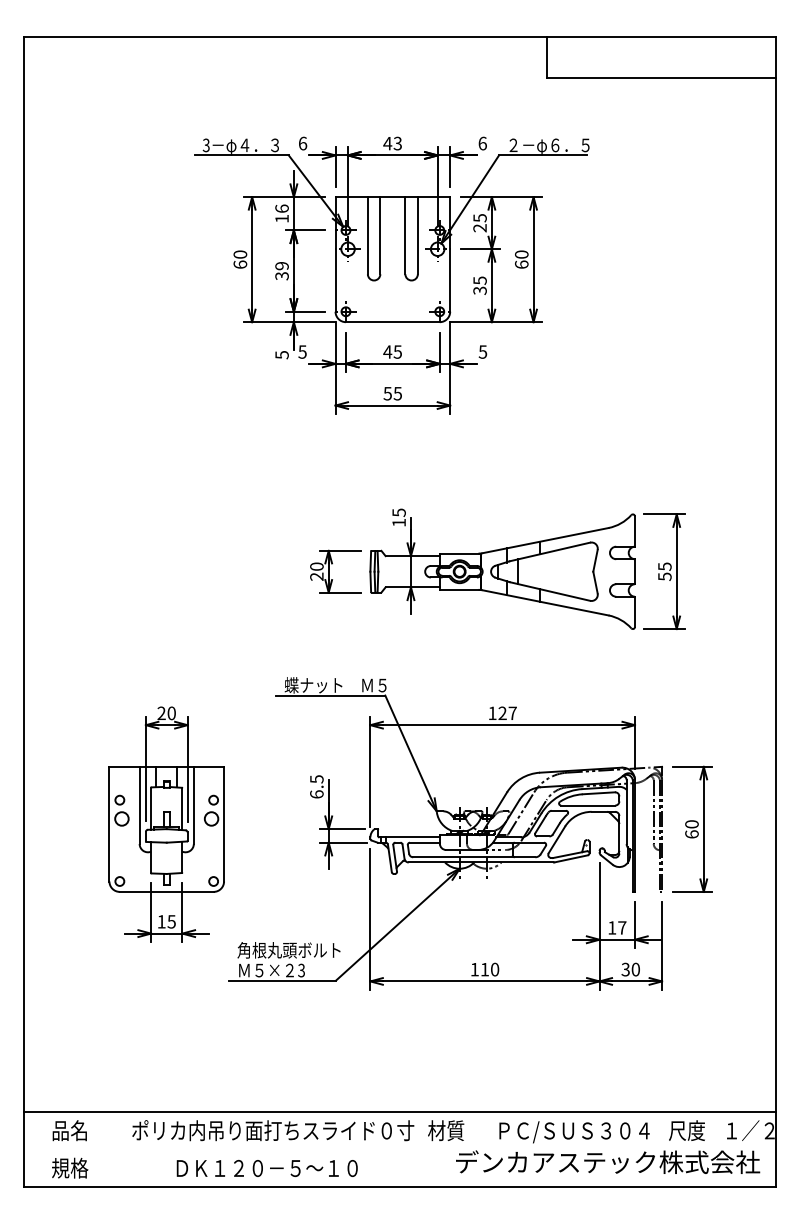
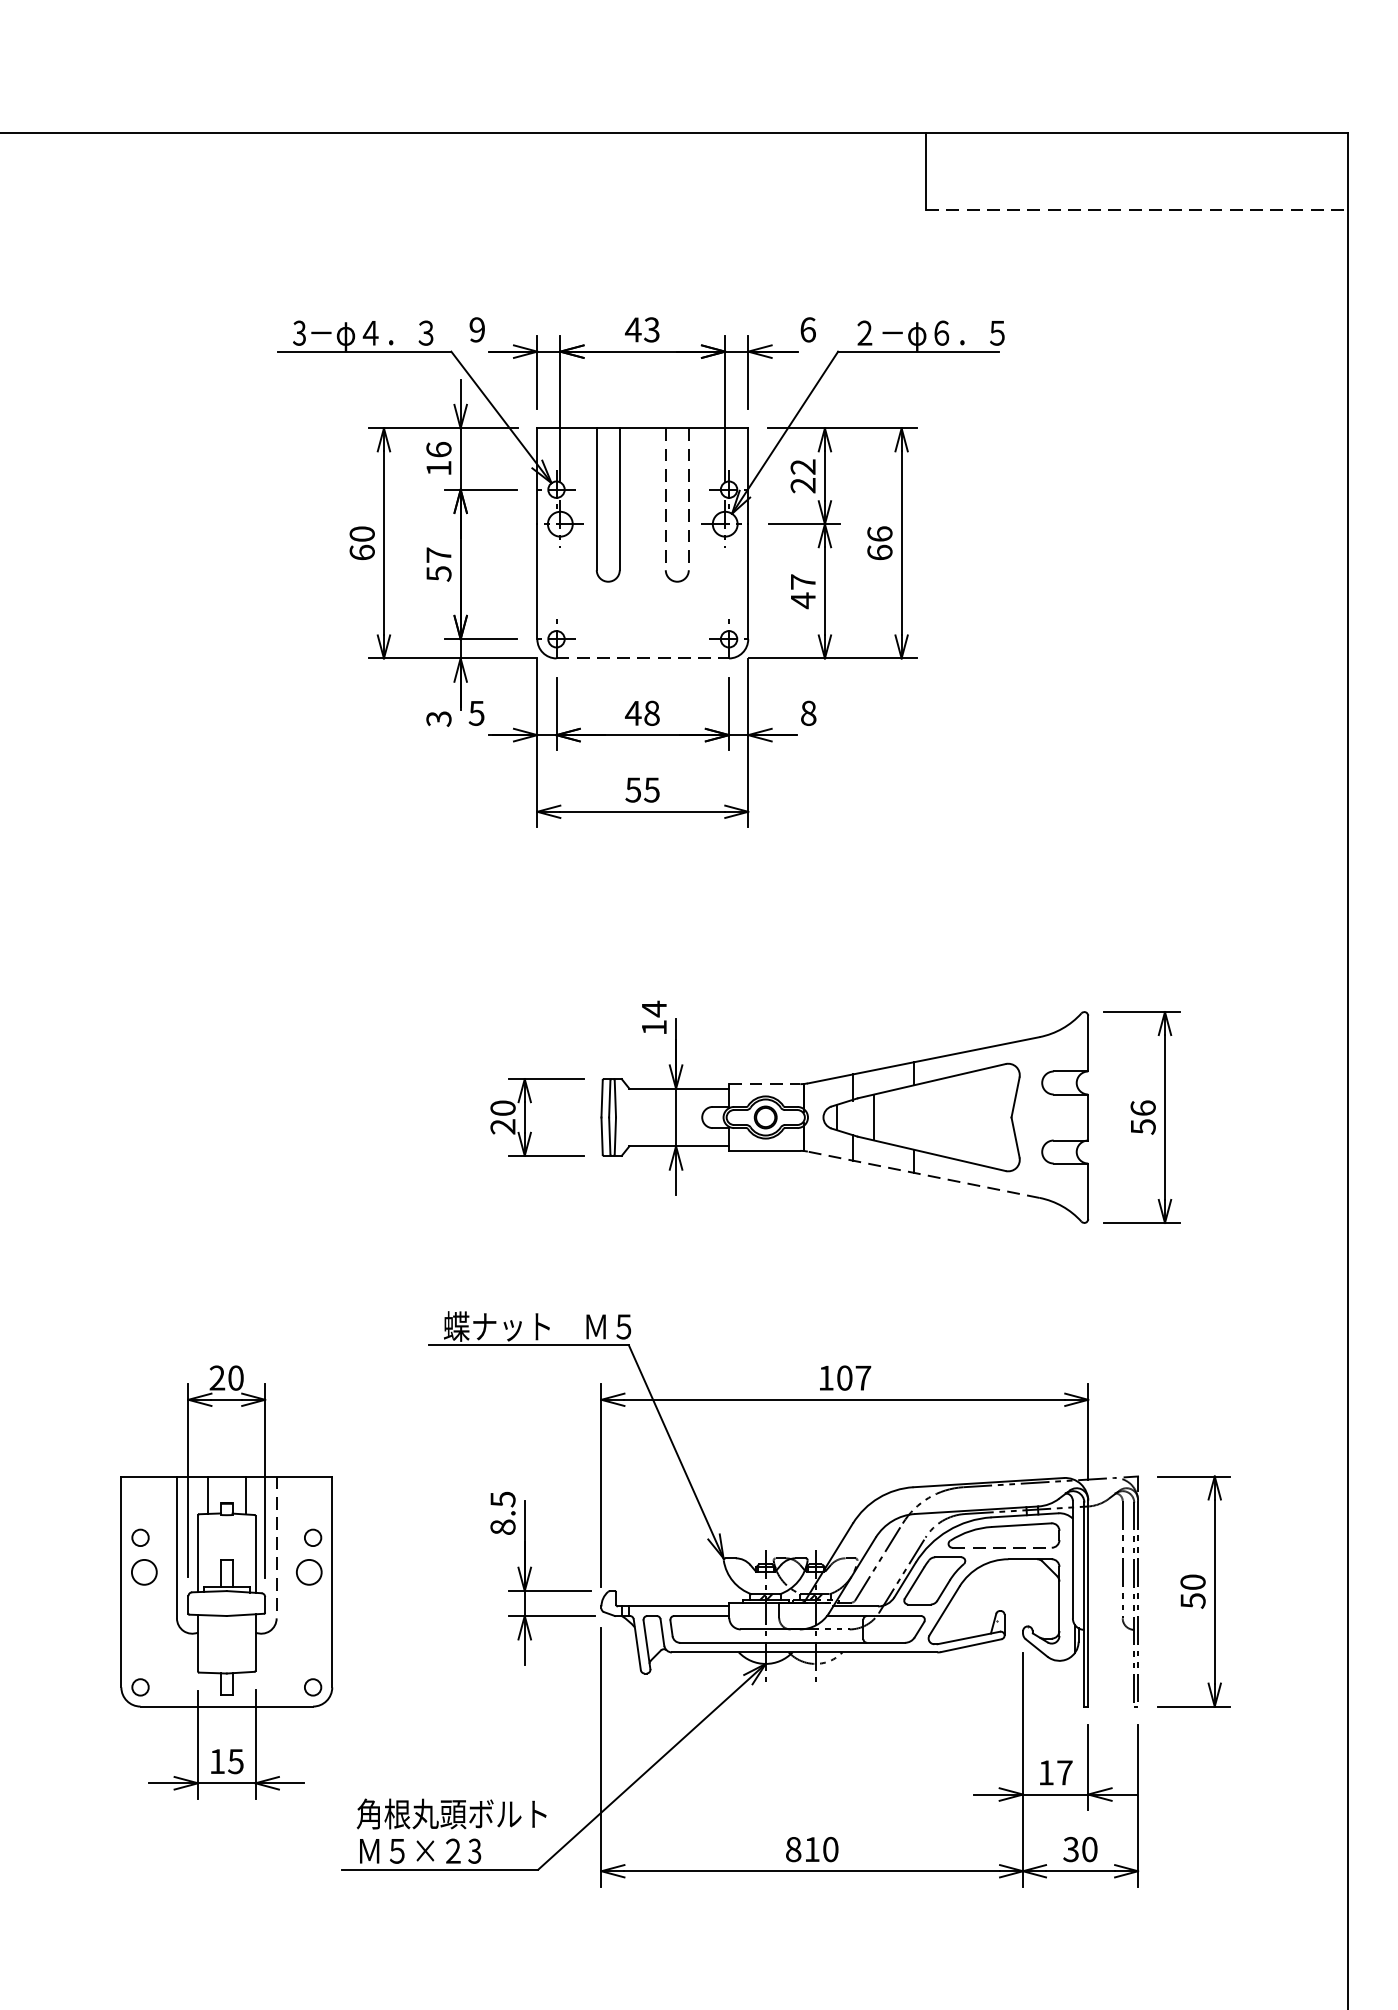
line: (661, 78) -> (1136, 210), solid -> dashed
text: (302, 143) -> (476, 329), 6 -> 9
text: (479, 218) -> (802, 467), 25 -> 22
line: (405, 235) -> (666, 498), solid -> dashed
line: (417, 235) -> (688, 498), solid -> dashed
text: (521, 254) -> (879, 533), 60 -> 66
text: (281, 270) -> (437, 563), 39 -> 57
text: (479, 285) -> (802, 590), 35 -> 47
line: (392, 322) -> (642, 659), solid -> dashed
text: (397, 351) -> (651, 712), 45 -> 48
text: (482, 351) -> (807, 712), 5 -> 8
text: (281, 354) -> (437, 717), 5 -> 3
text: (398, 512) -> (653, 1008), 15 -> 14
line: (459, 553) -> (765, 1083), solid -> dashed
text: (664, 566) -> (1142, 1107), 55 -> 56
line: (545, 602) -> (923, 1174), solid -> dashed
text: (502, 713) -> (844, 1378), 127 -> 107
text: (316, 794) -> (502, 1527), 6.5 -> 8.5
line: (193, 805) -> (276, 1547), solid -> dashed
line: (588, 805) -> (1002, 1547), solid -> dashed
text: (691, 834) -> (1192, 1600), 60 -> 50
text: (474, 969) -> (792, 1849), 110 -> 810

